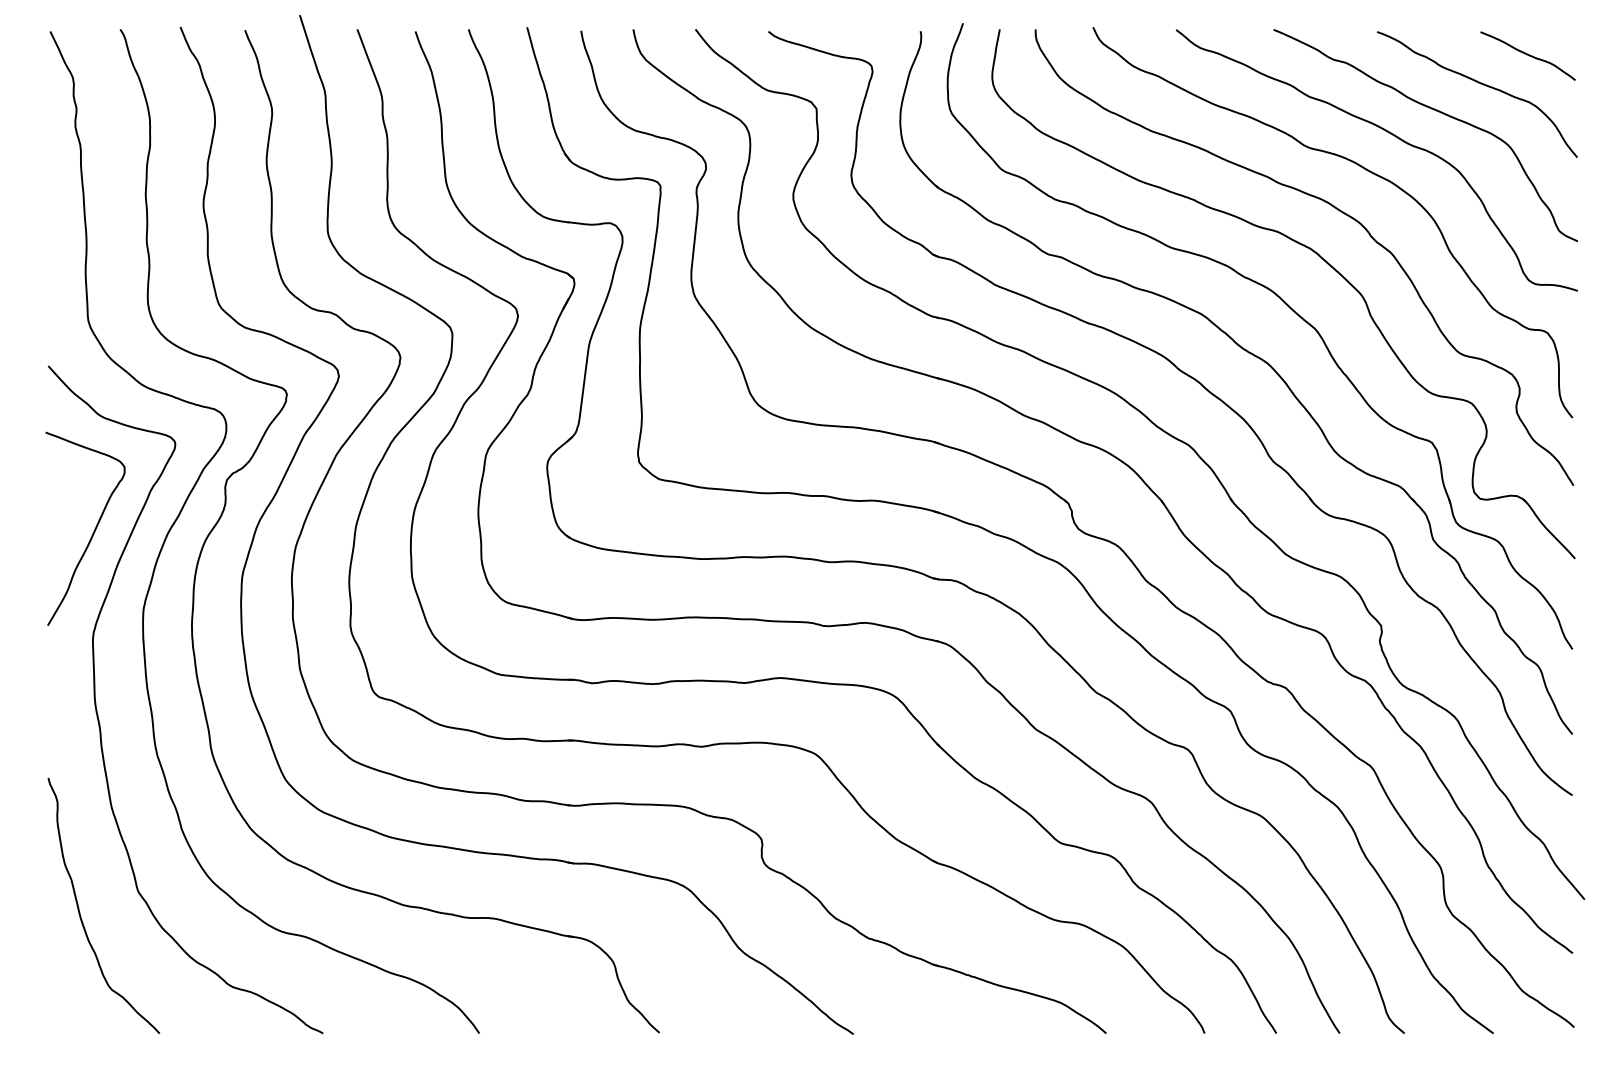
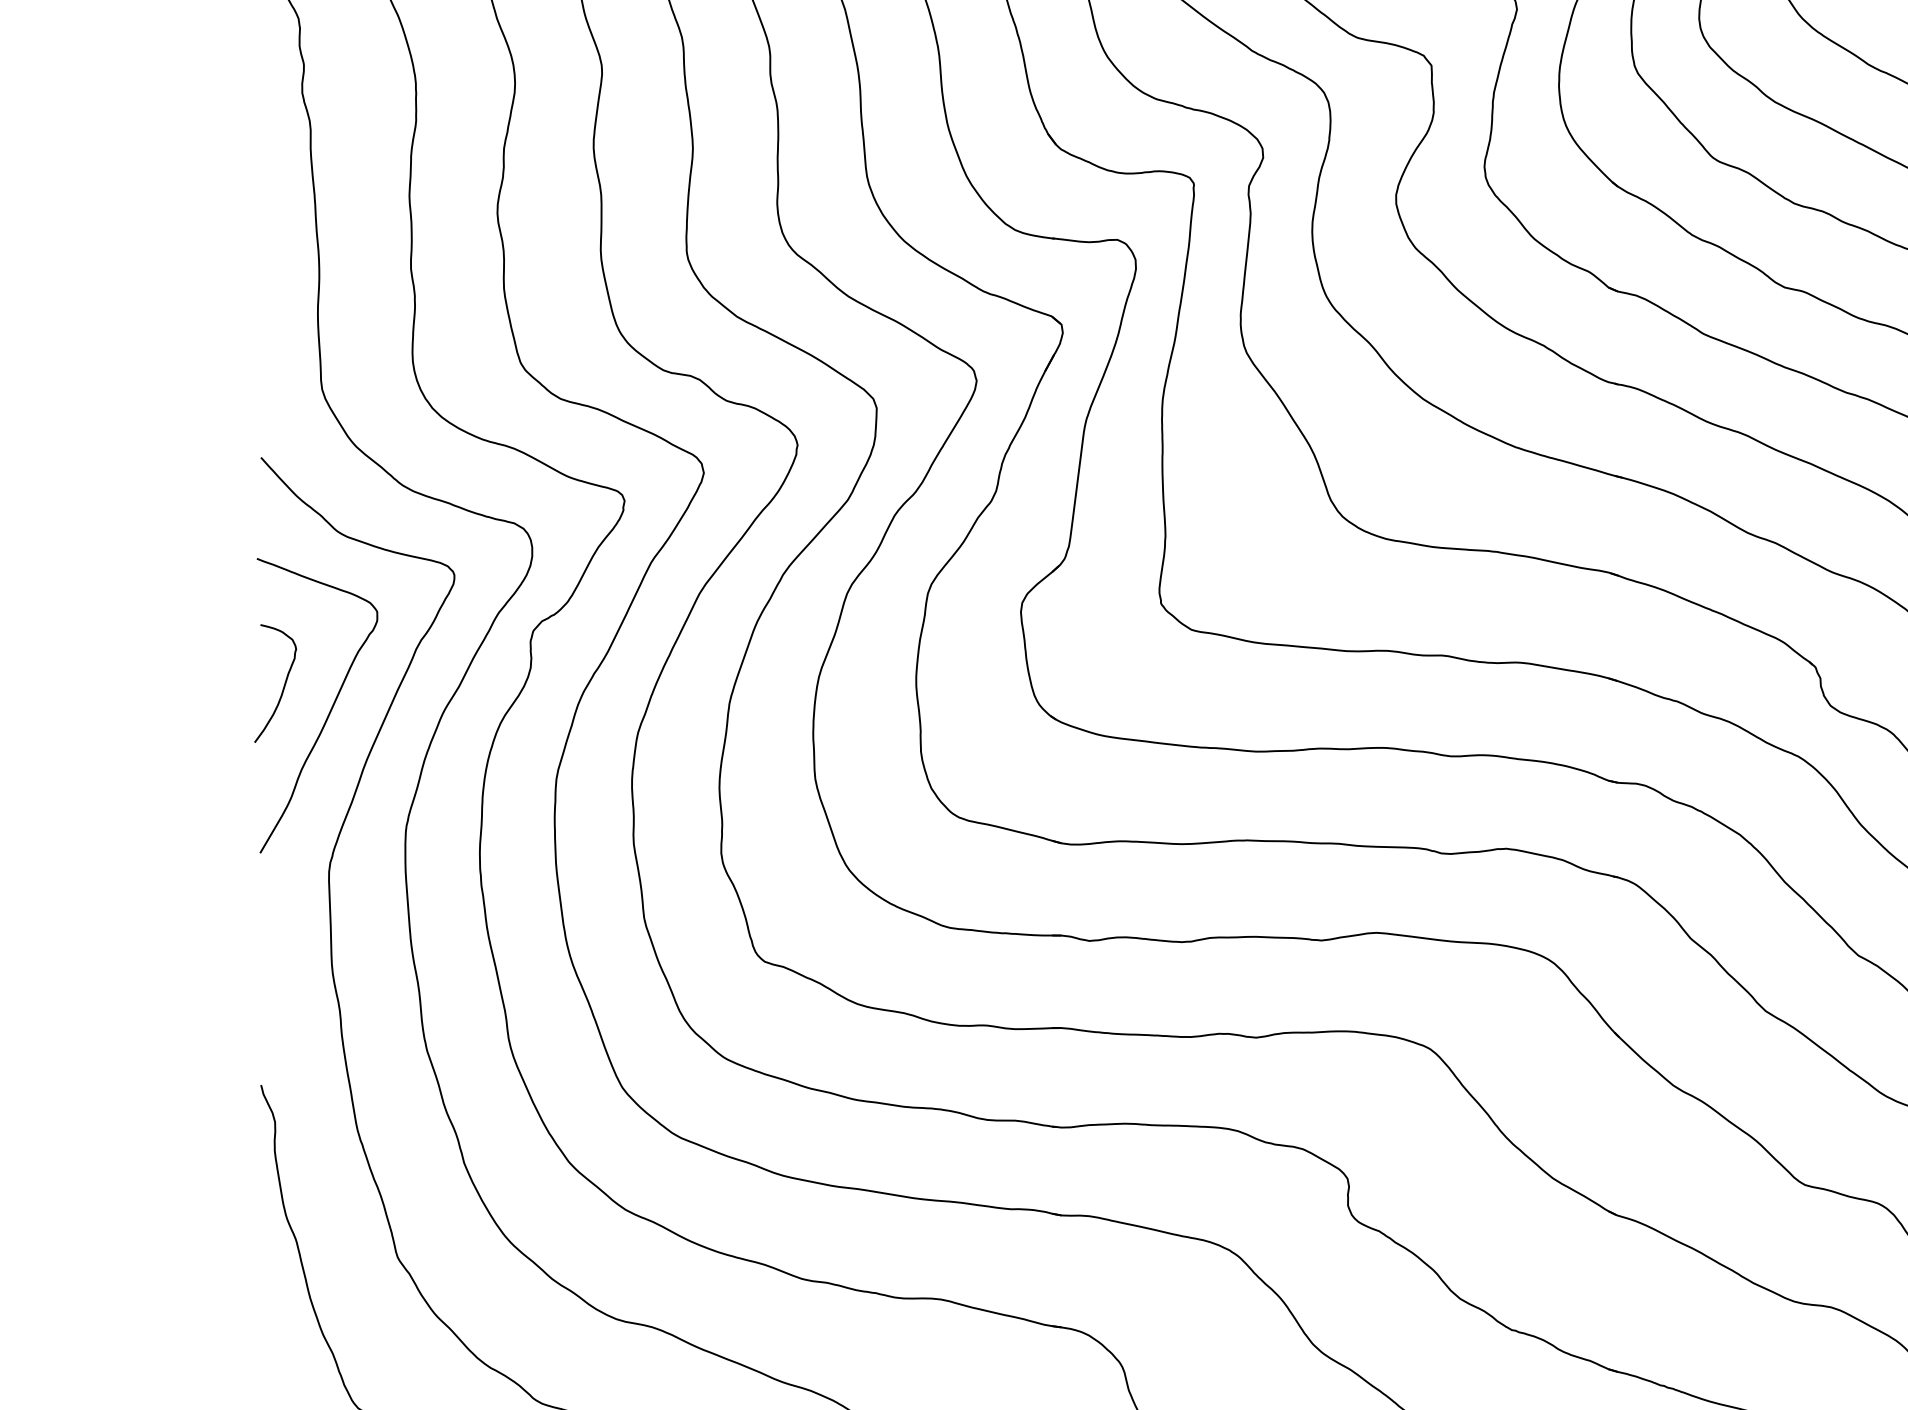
curve: (62, 516) -> (282, 686), added

